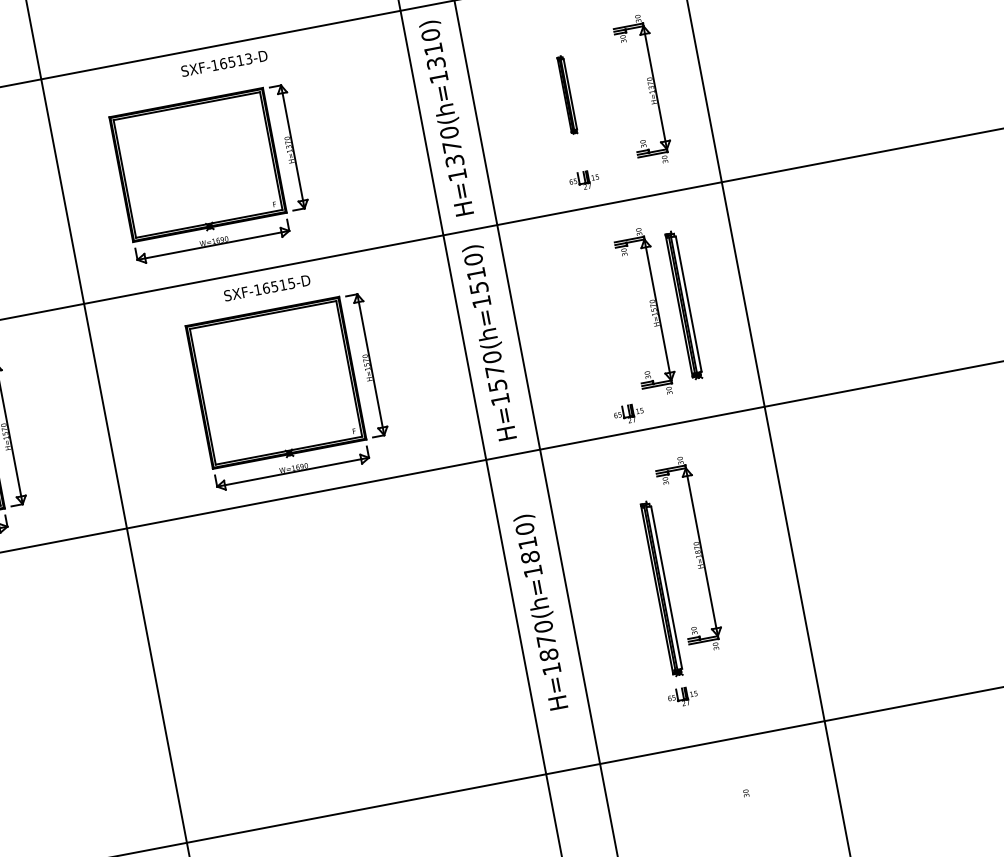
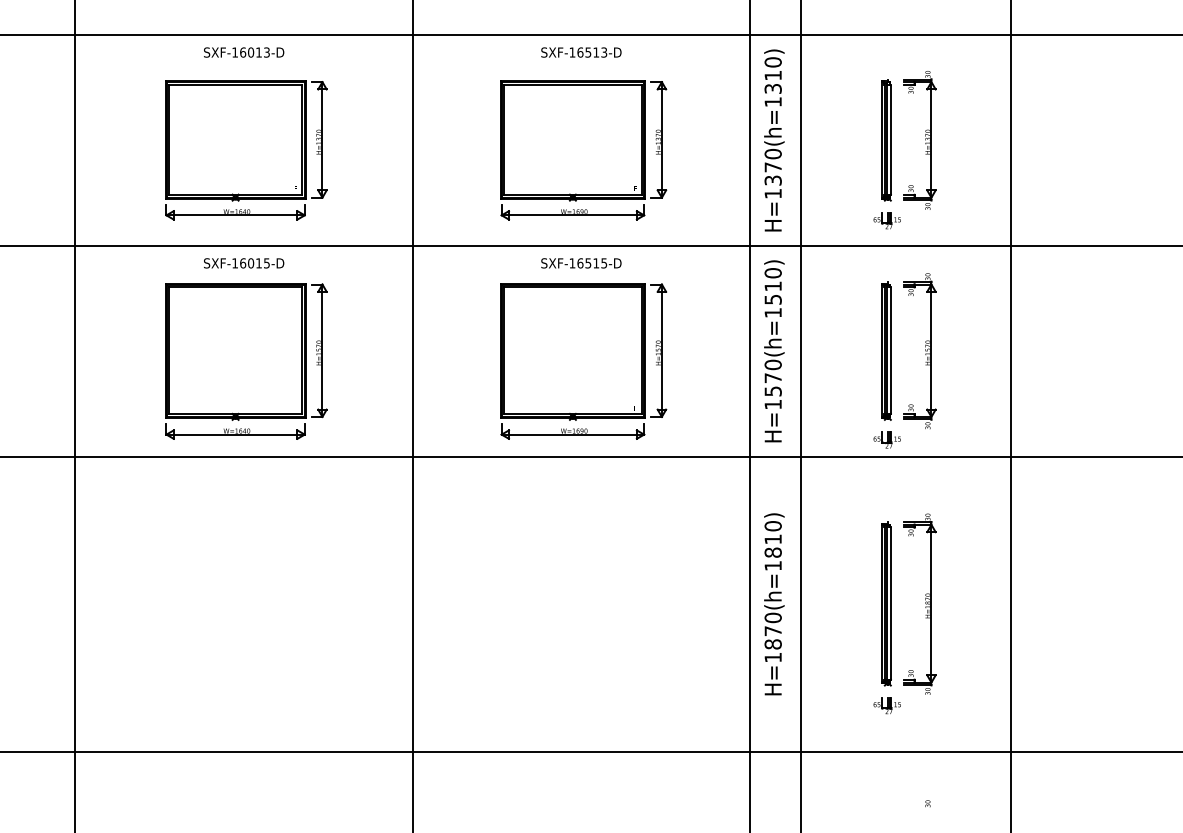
part: (642, 90) -> (919, 140), moved
part: (567, 95) -> (886, 140), size x1.67
part: (211, 174) -> (583, 150), moved
part: (683, 304) -> (886, 350), moved
part: (689, 554) -> (919, 603), moved

